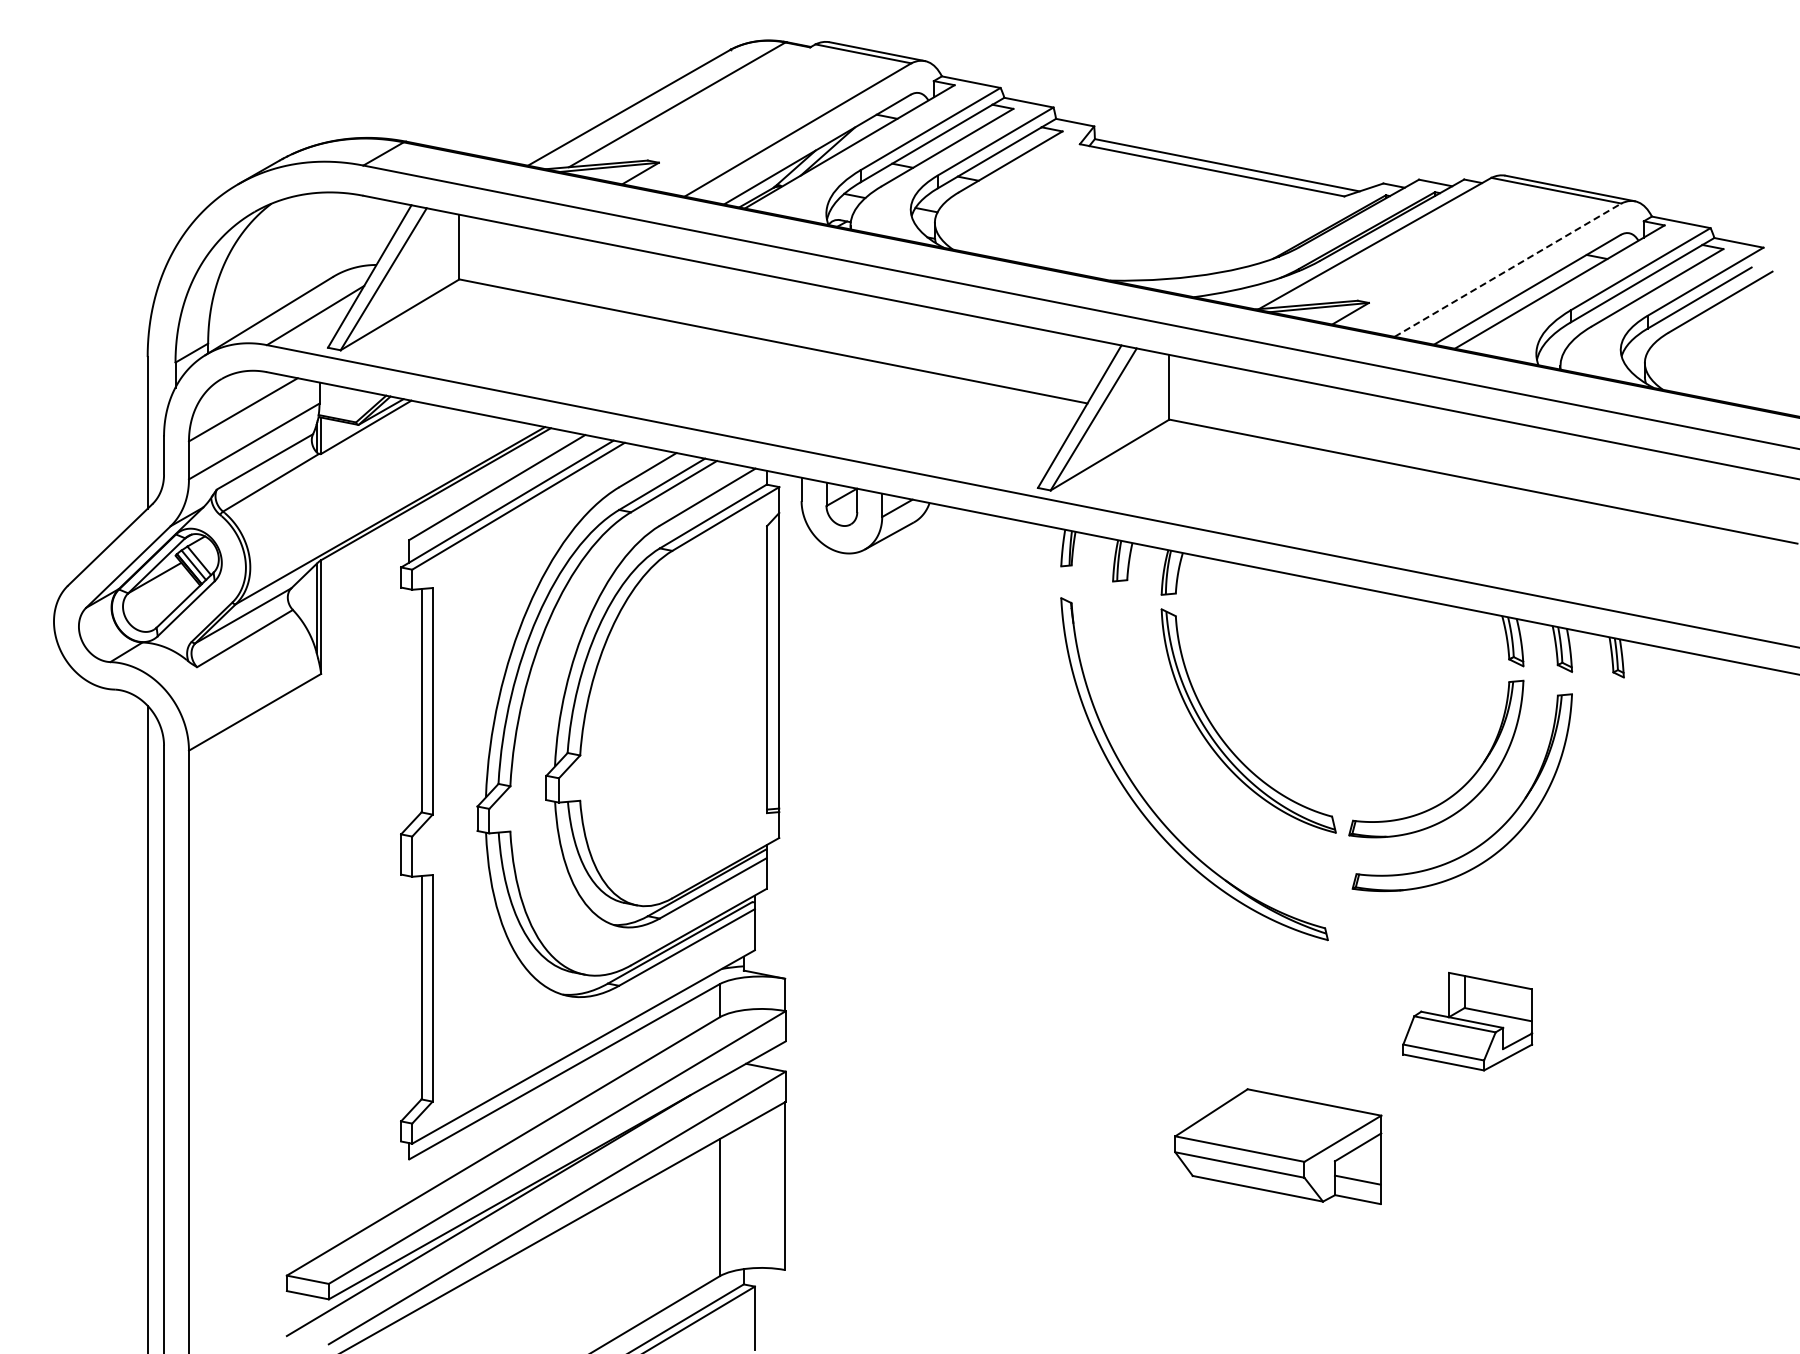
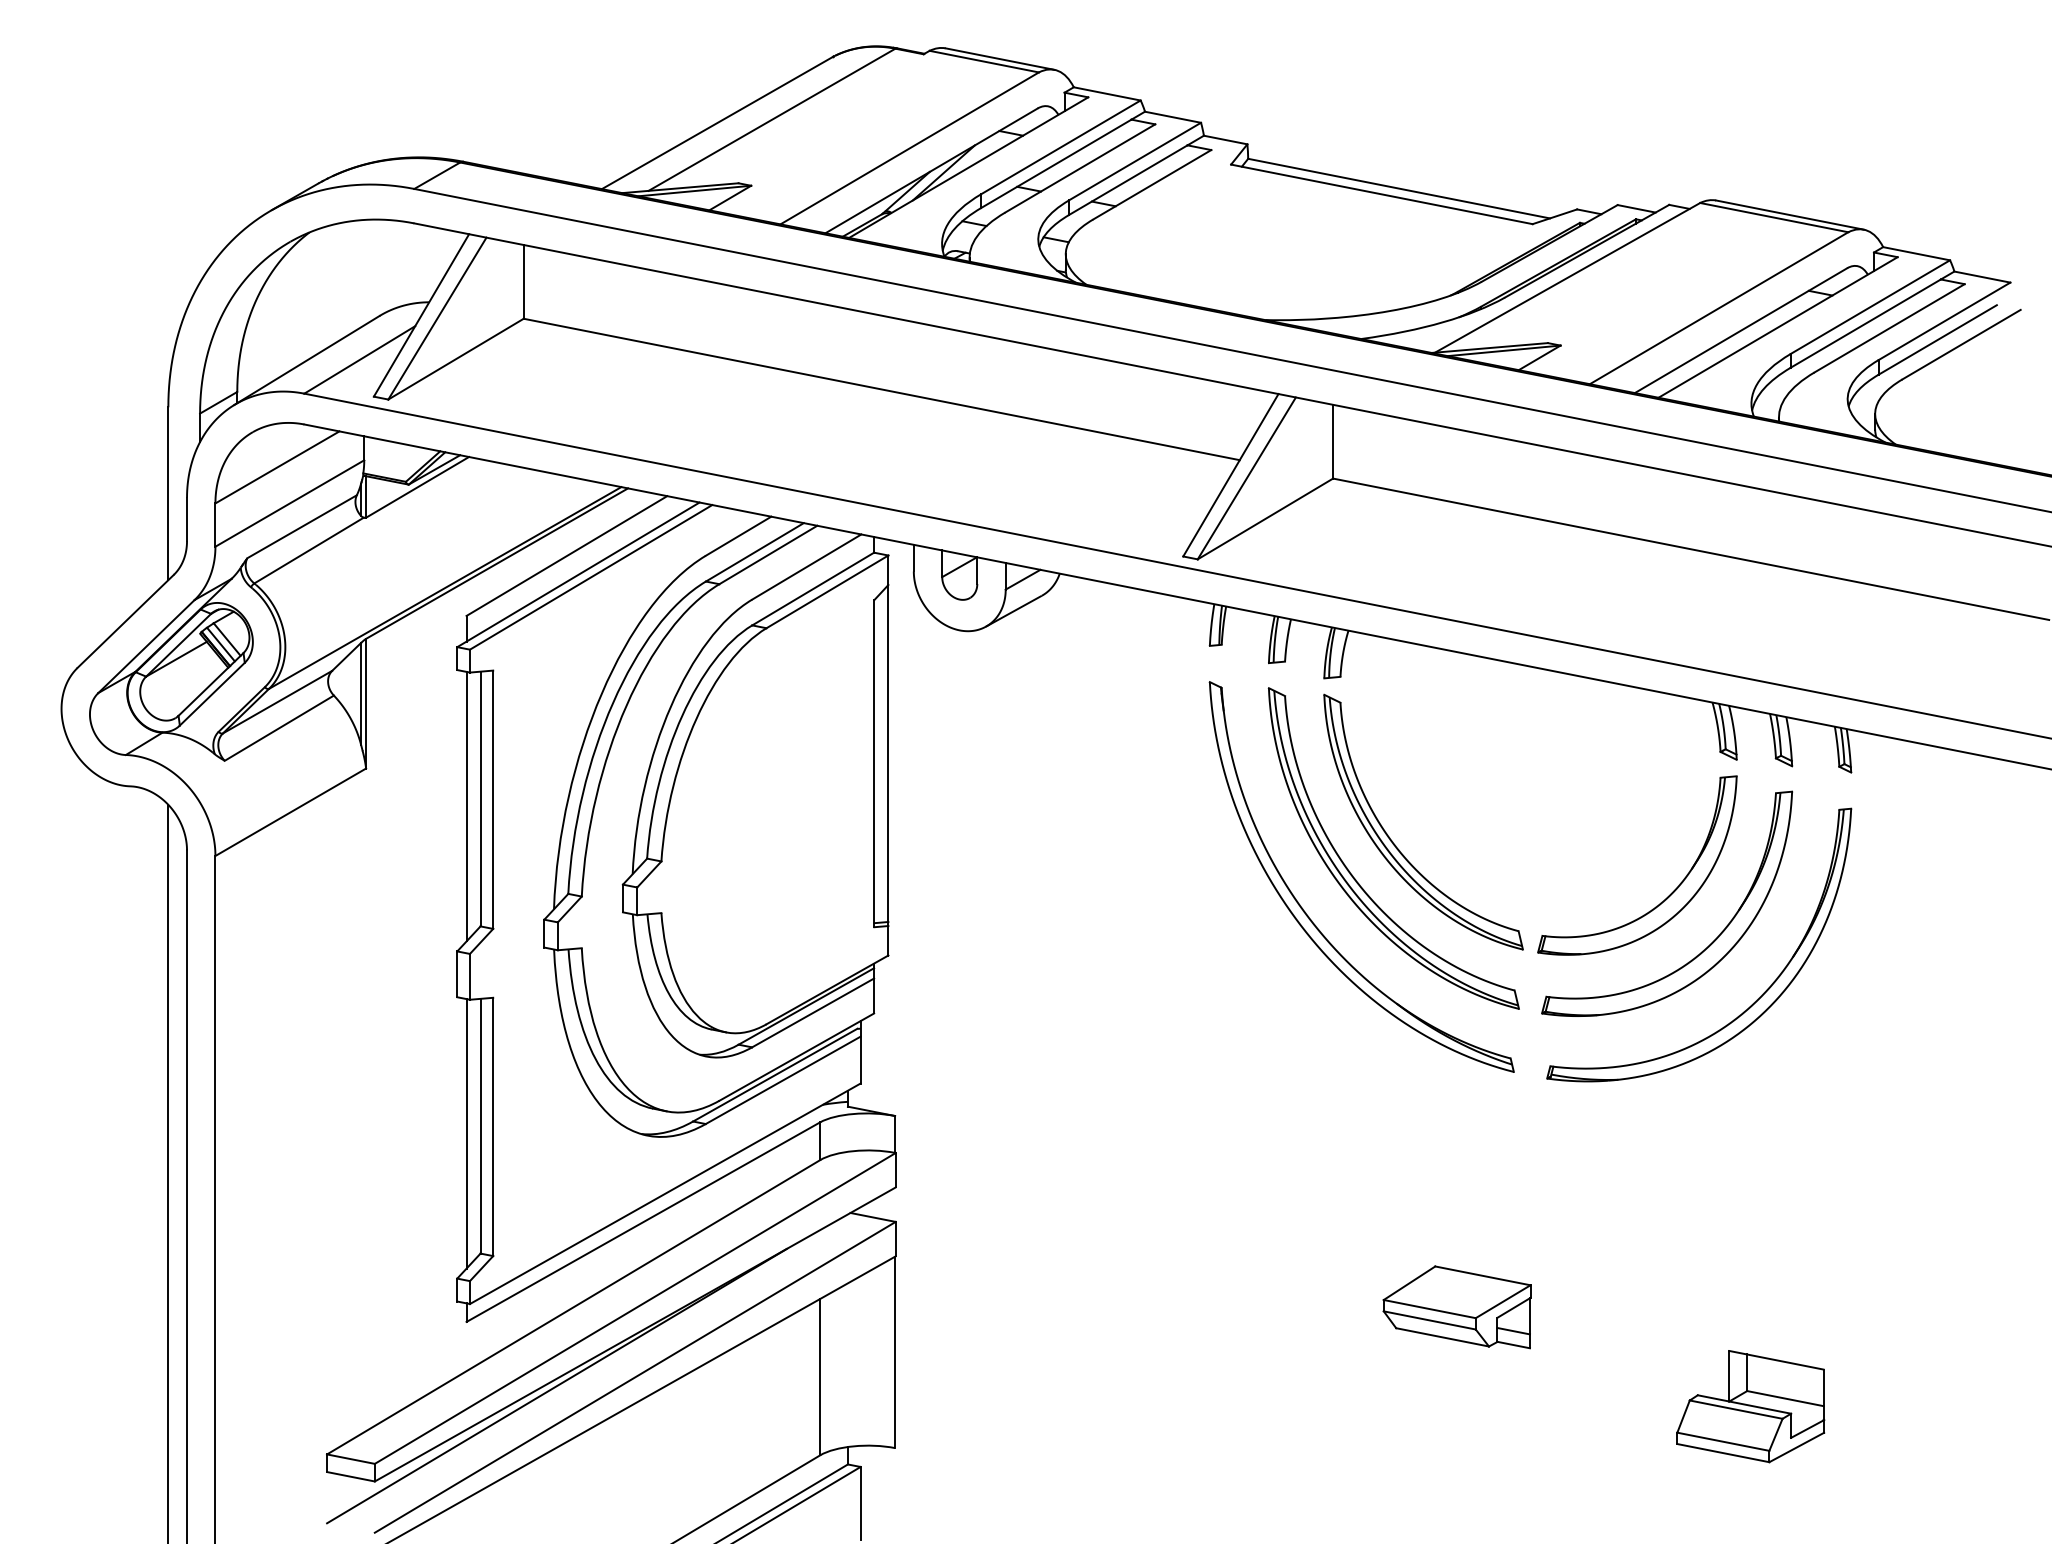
line: (1508, 269) -> (1719, 307), dashed -> solid
line: (409, 707) -> (466, 806), added
part: (1189, 770) -> (1356, 878), added
part: (1537, 879) -> (1752, 1002), added
line: (409, 994) -> (466, 1133), added
part: (1467, 1021) -> (1750, 1406), moved
part: (1277, 1146) -> (1456, 1307), size x0.62

